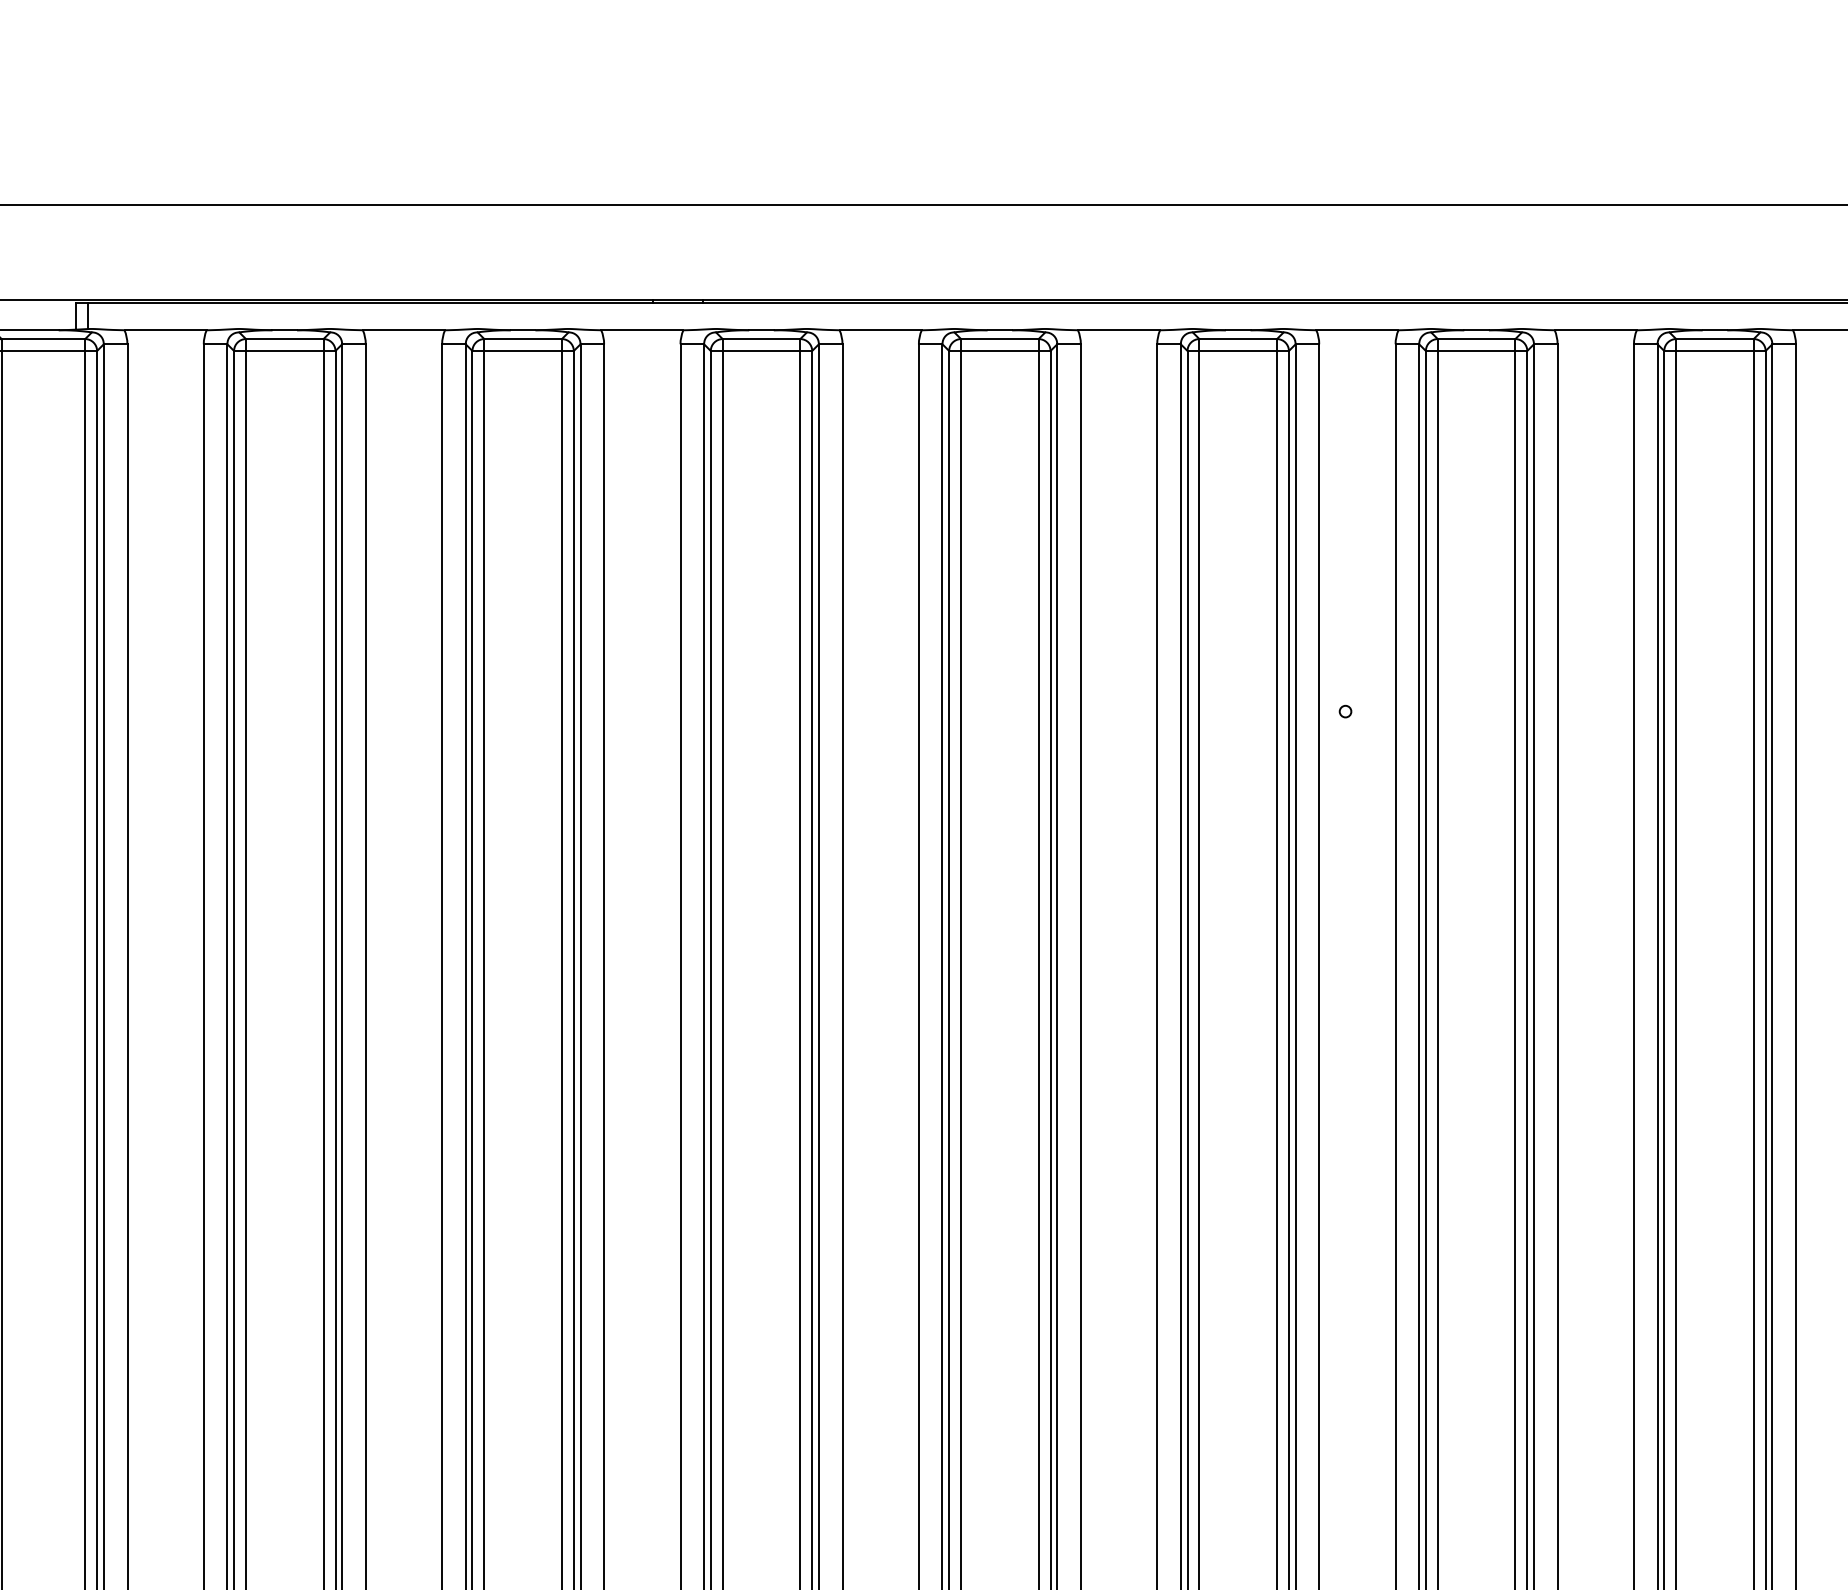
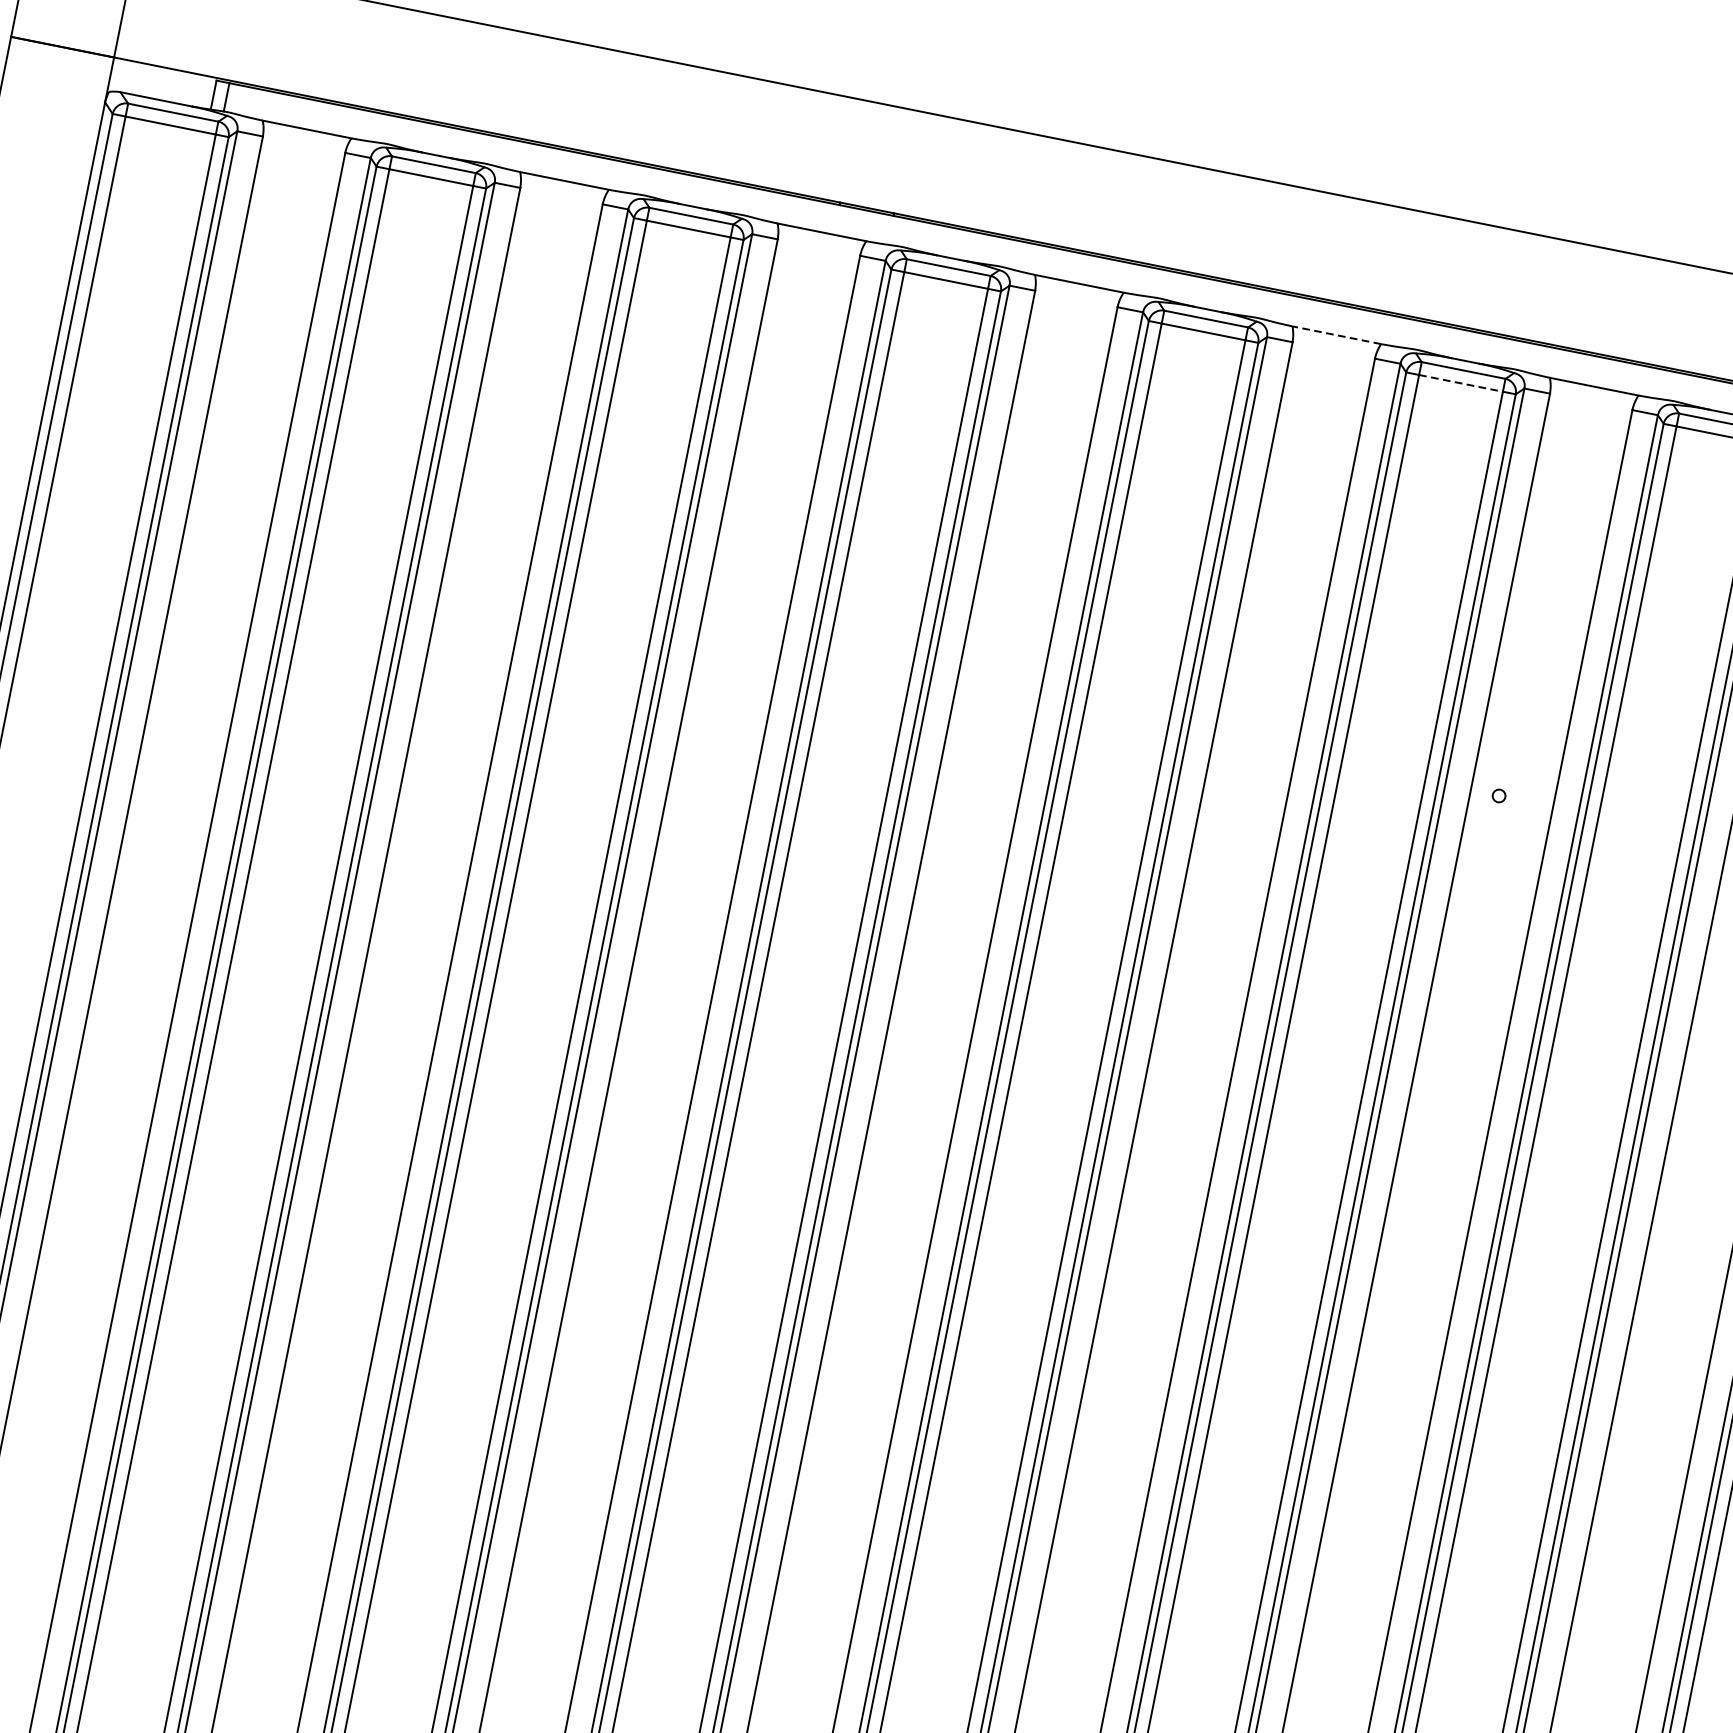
line: (1118, 330) -> (1336, 335), solid -> dashed
line: (1238, 350) -> (1461, 382), solid -> dashed

